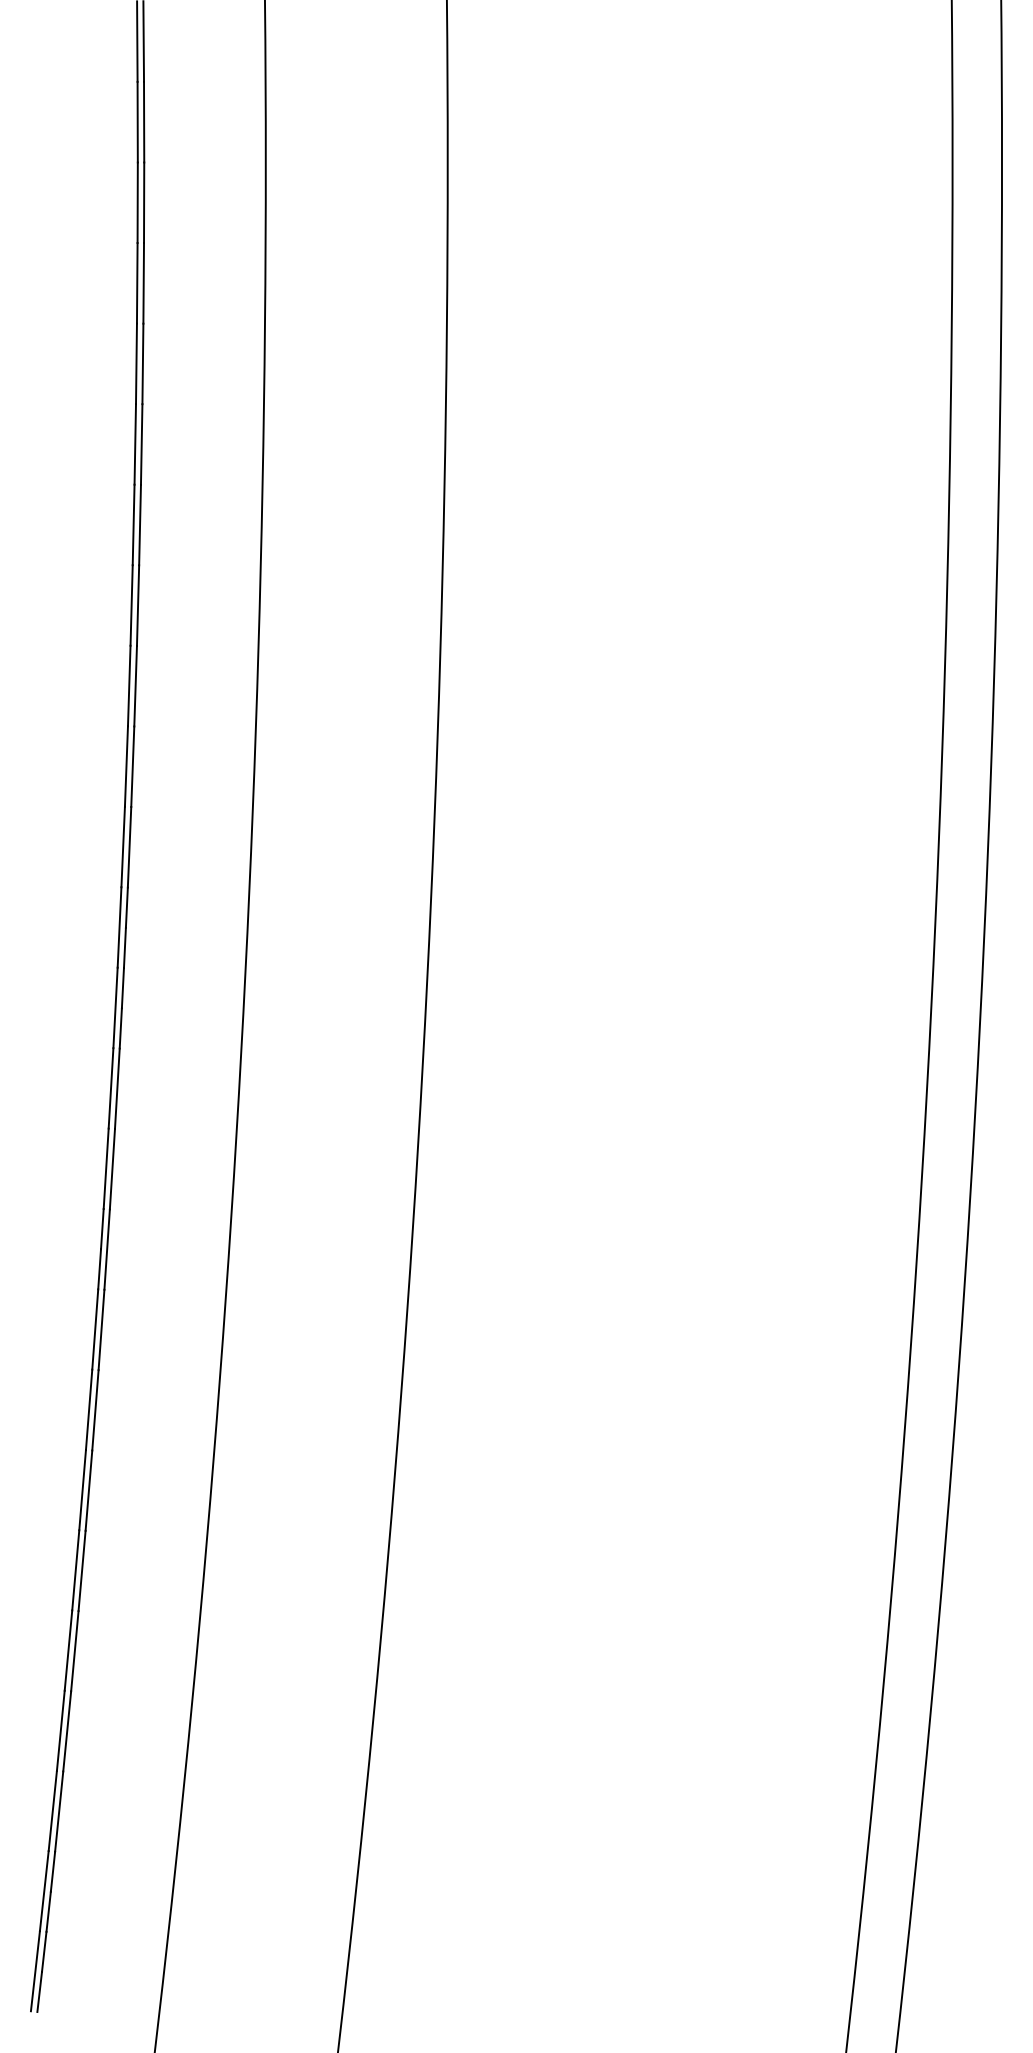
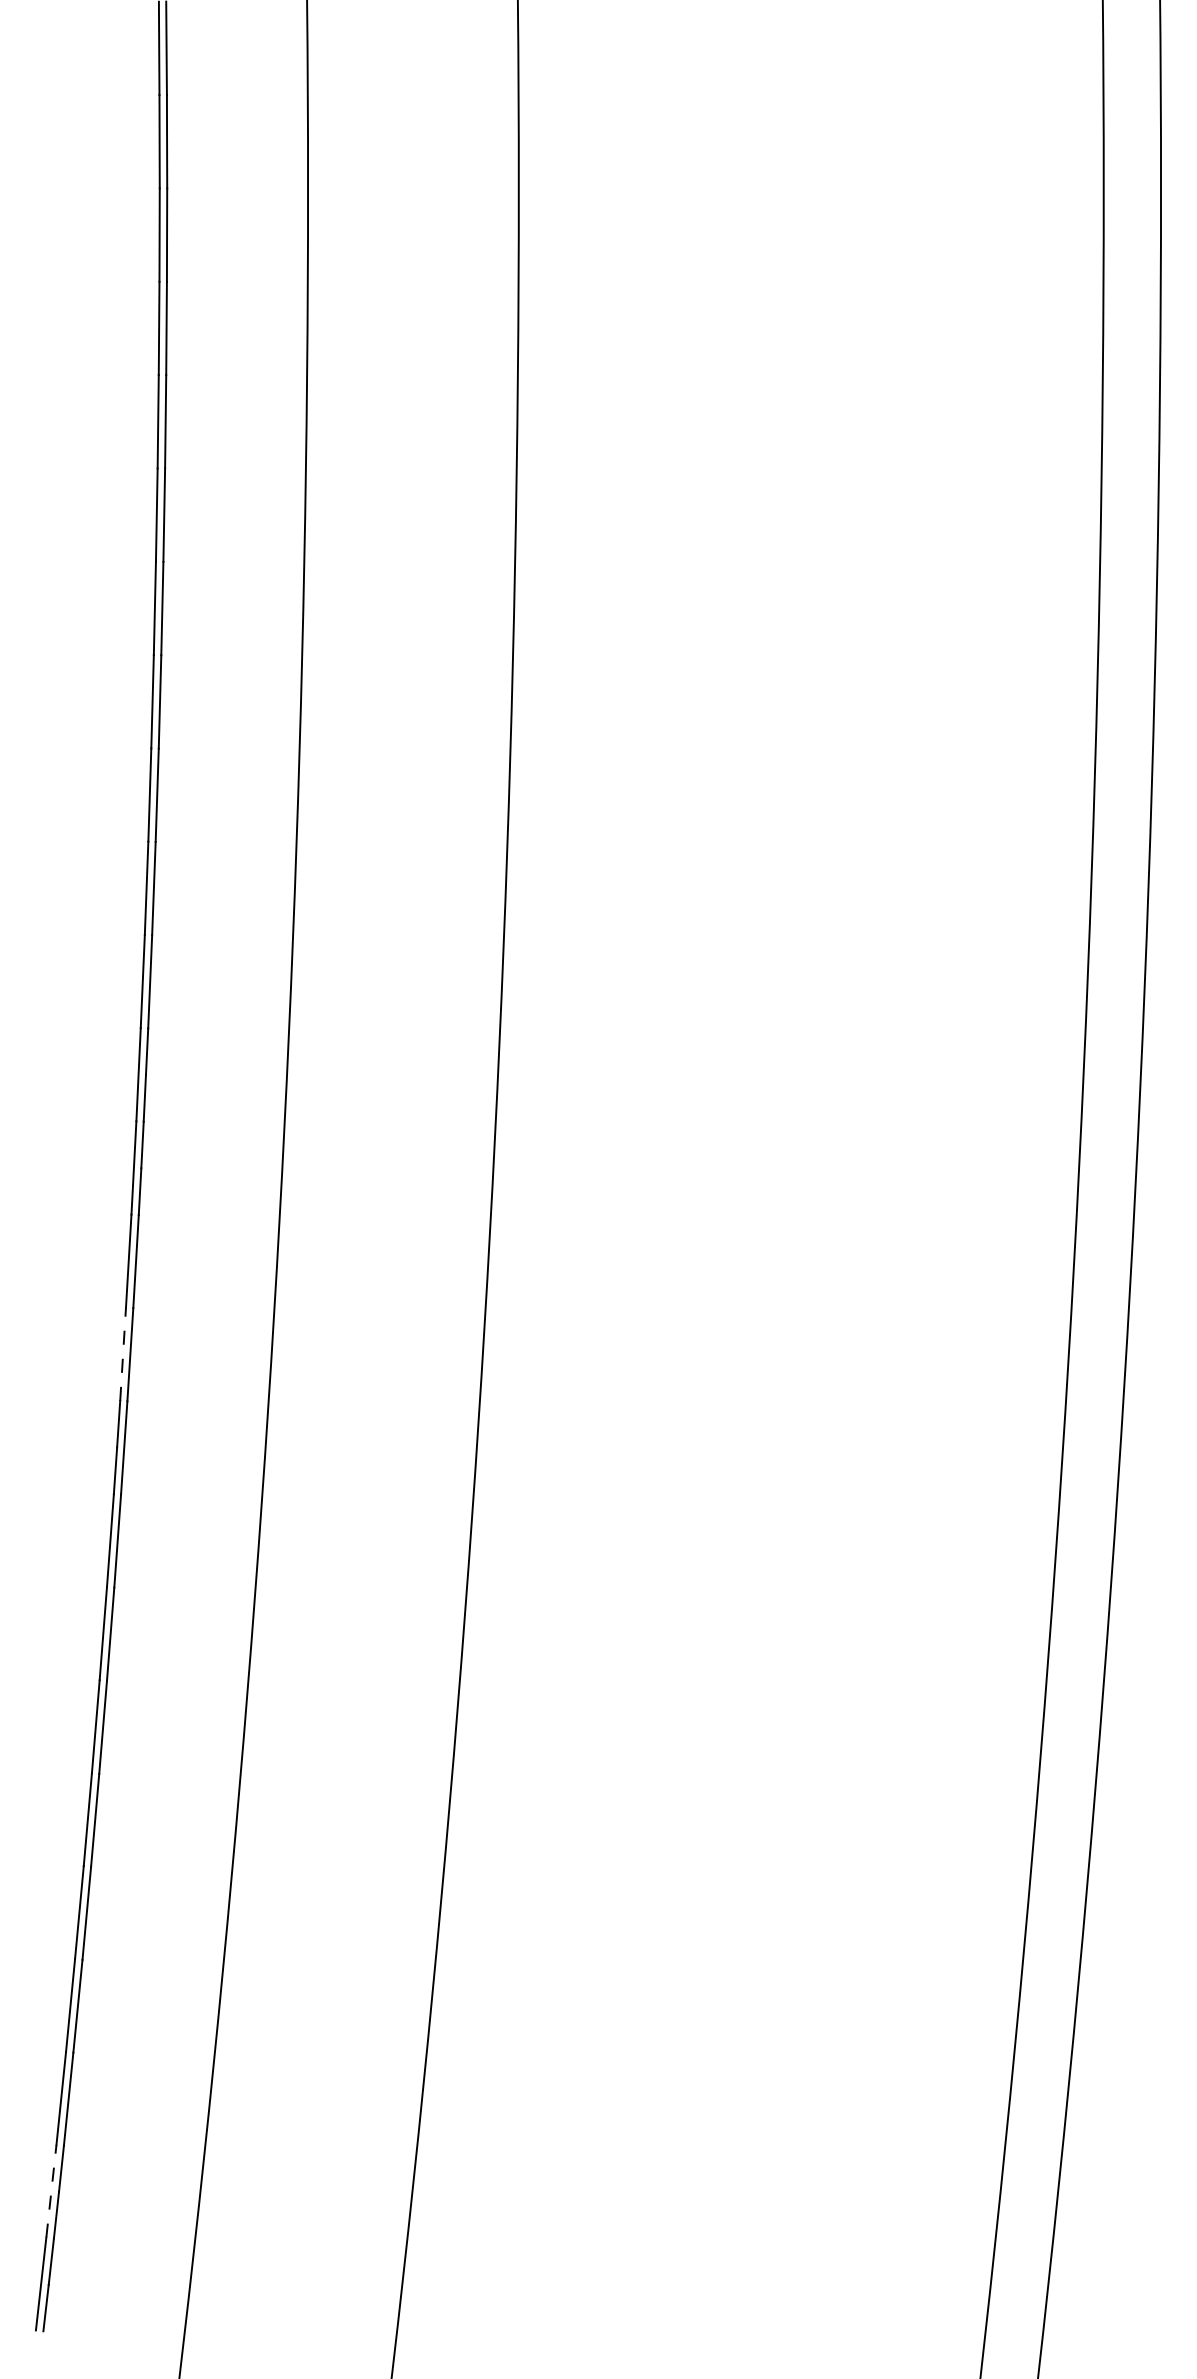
line: (106, 1168) -> (123, 1354), solid -> dashed
line: (44, 1891) -> (51, 2191), solid -> dashed

